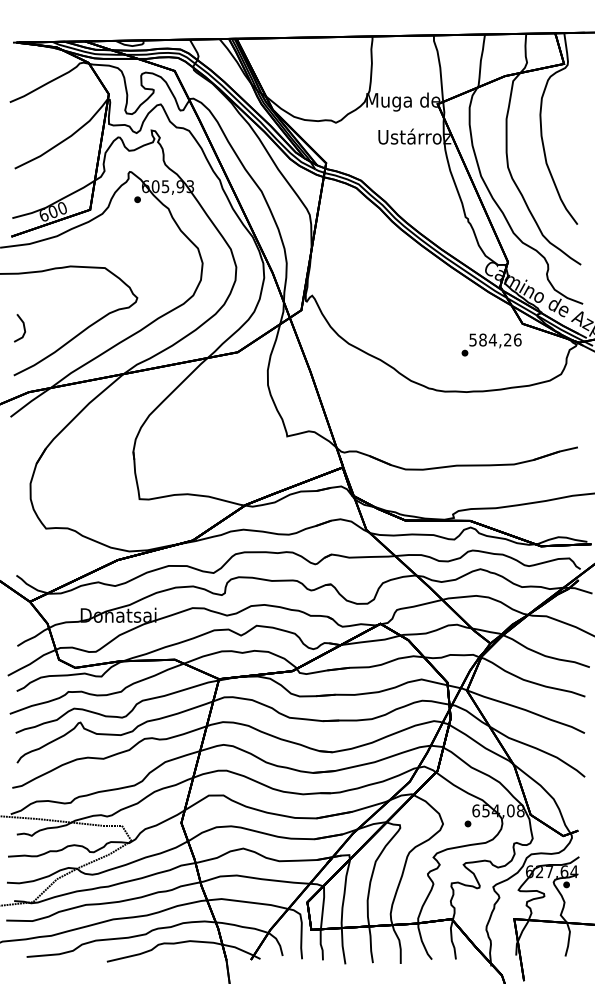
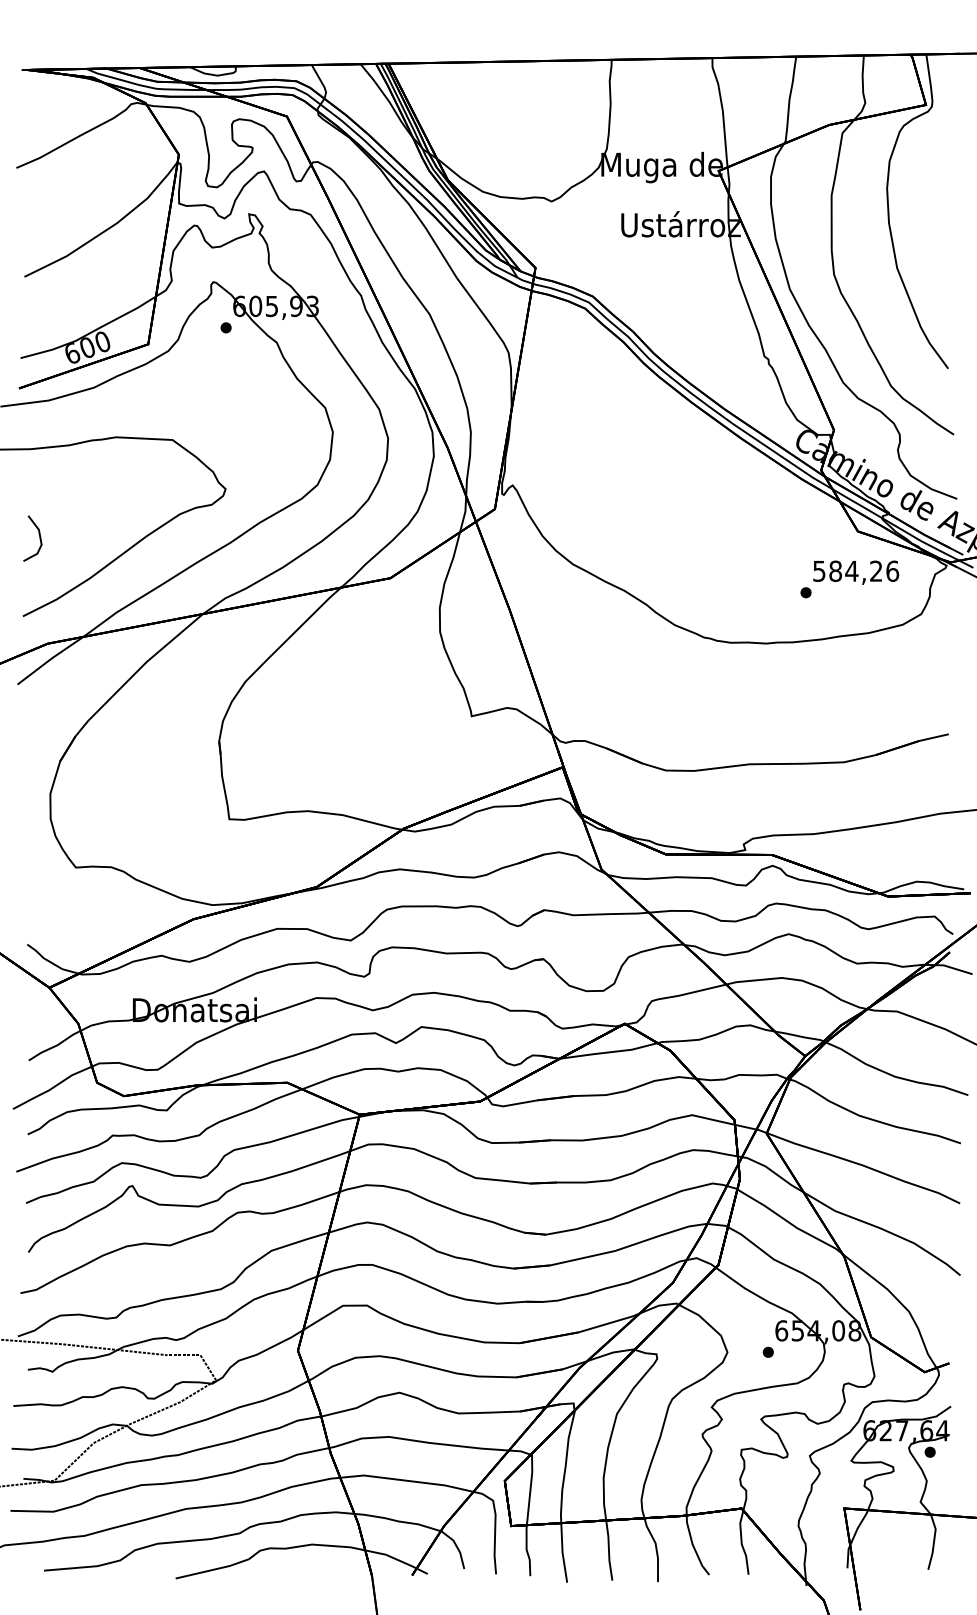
text: (491, 344) -> (849, 578), moved

